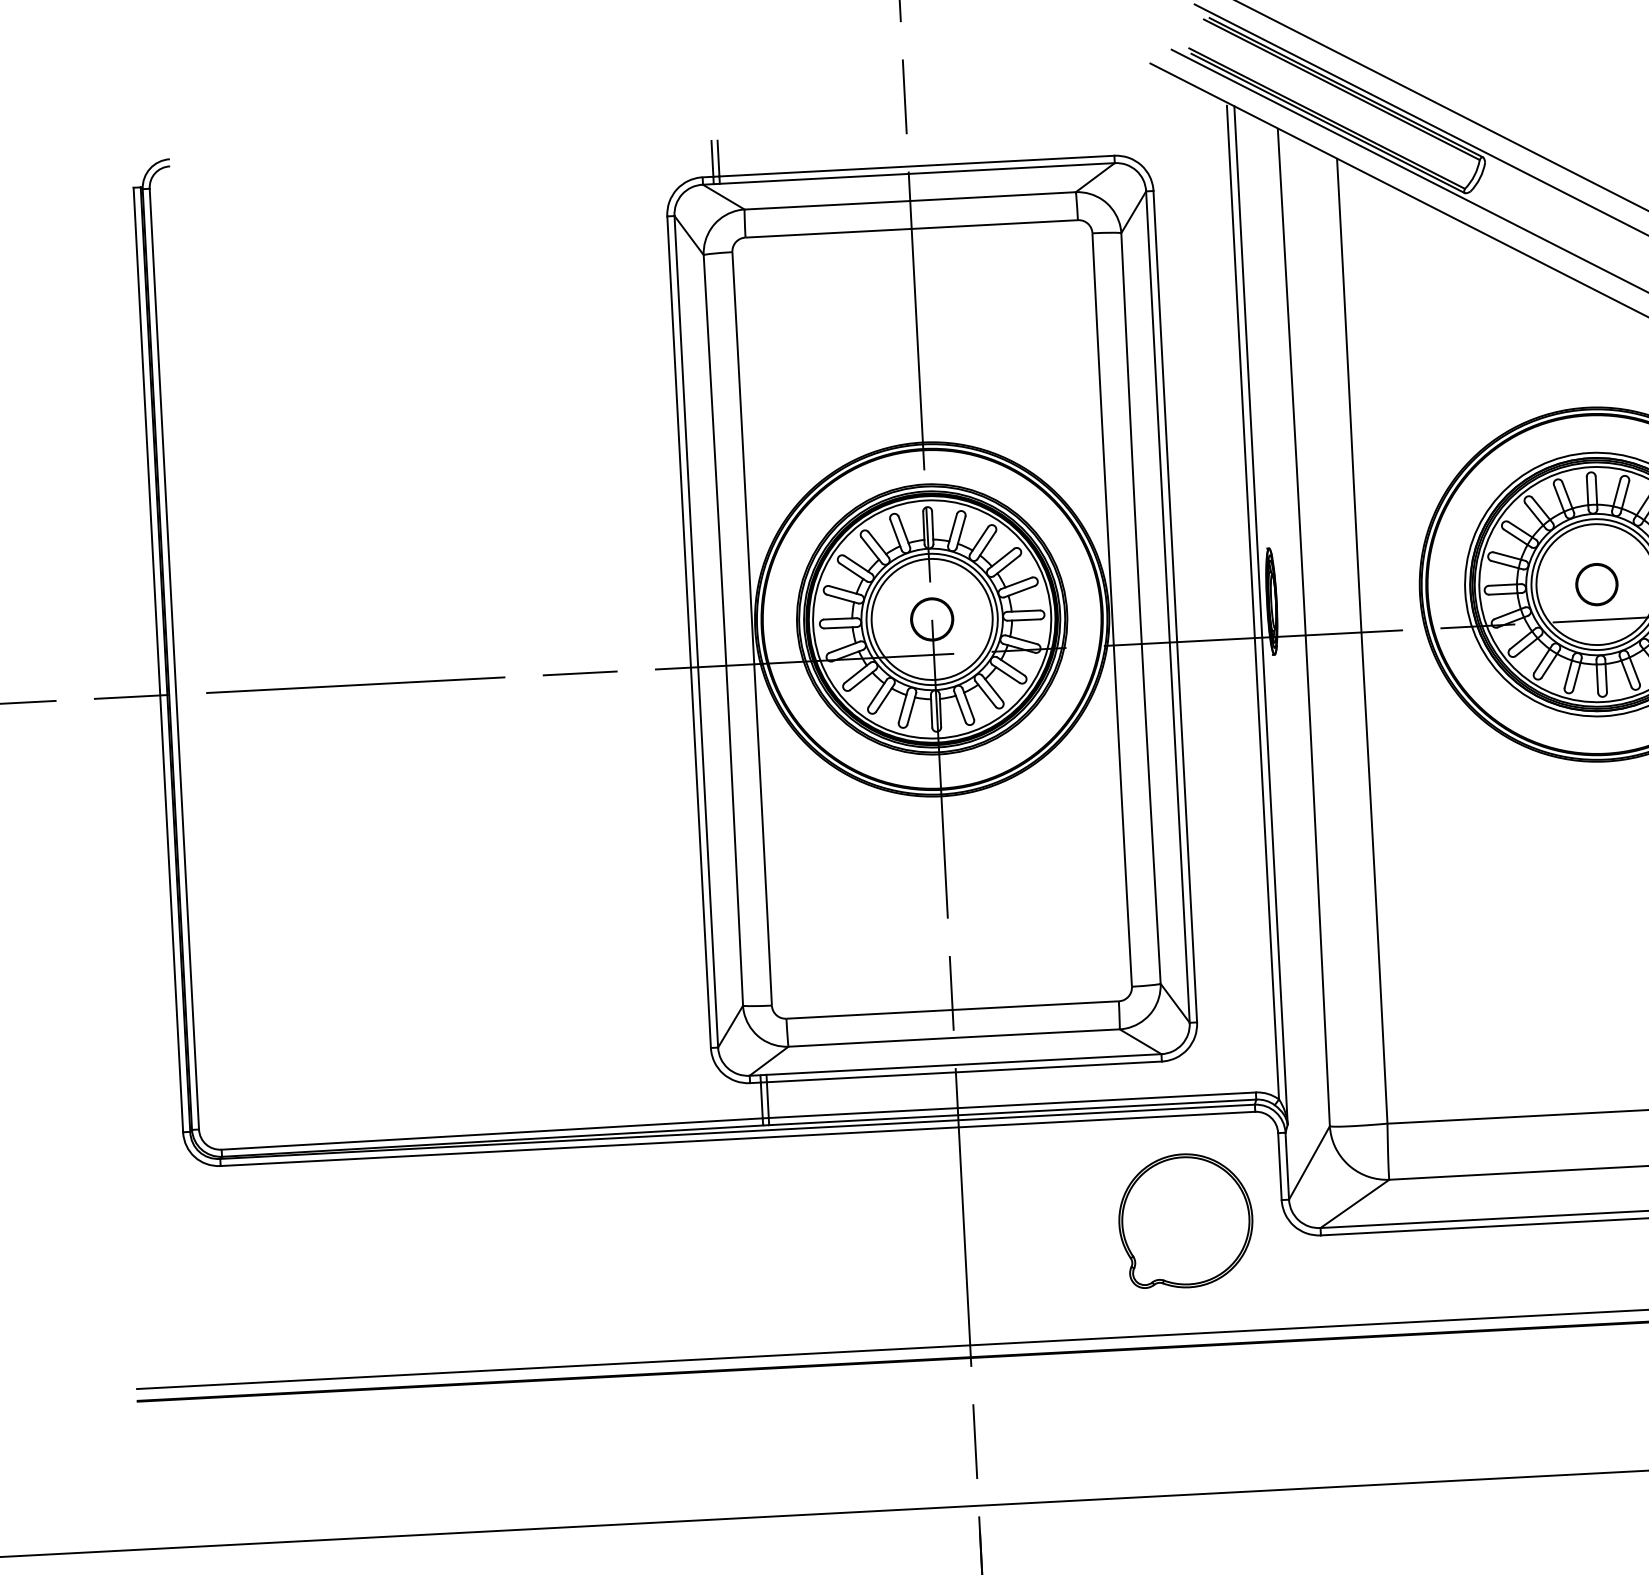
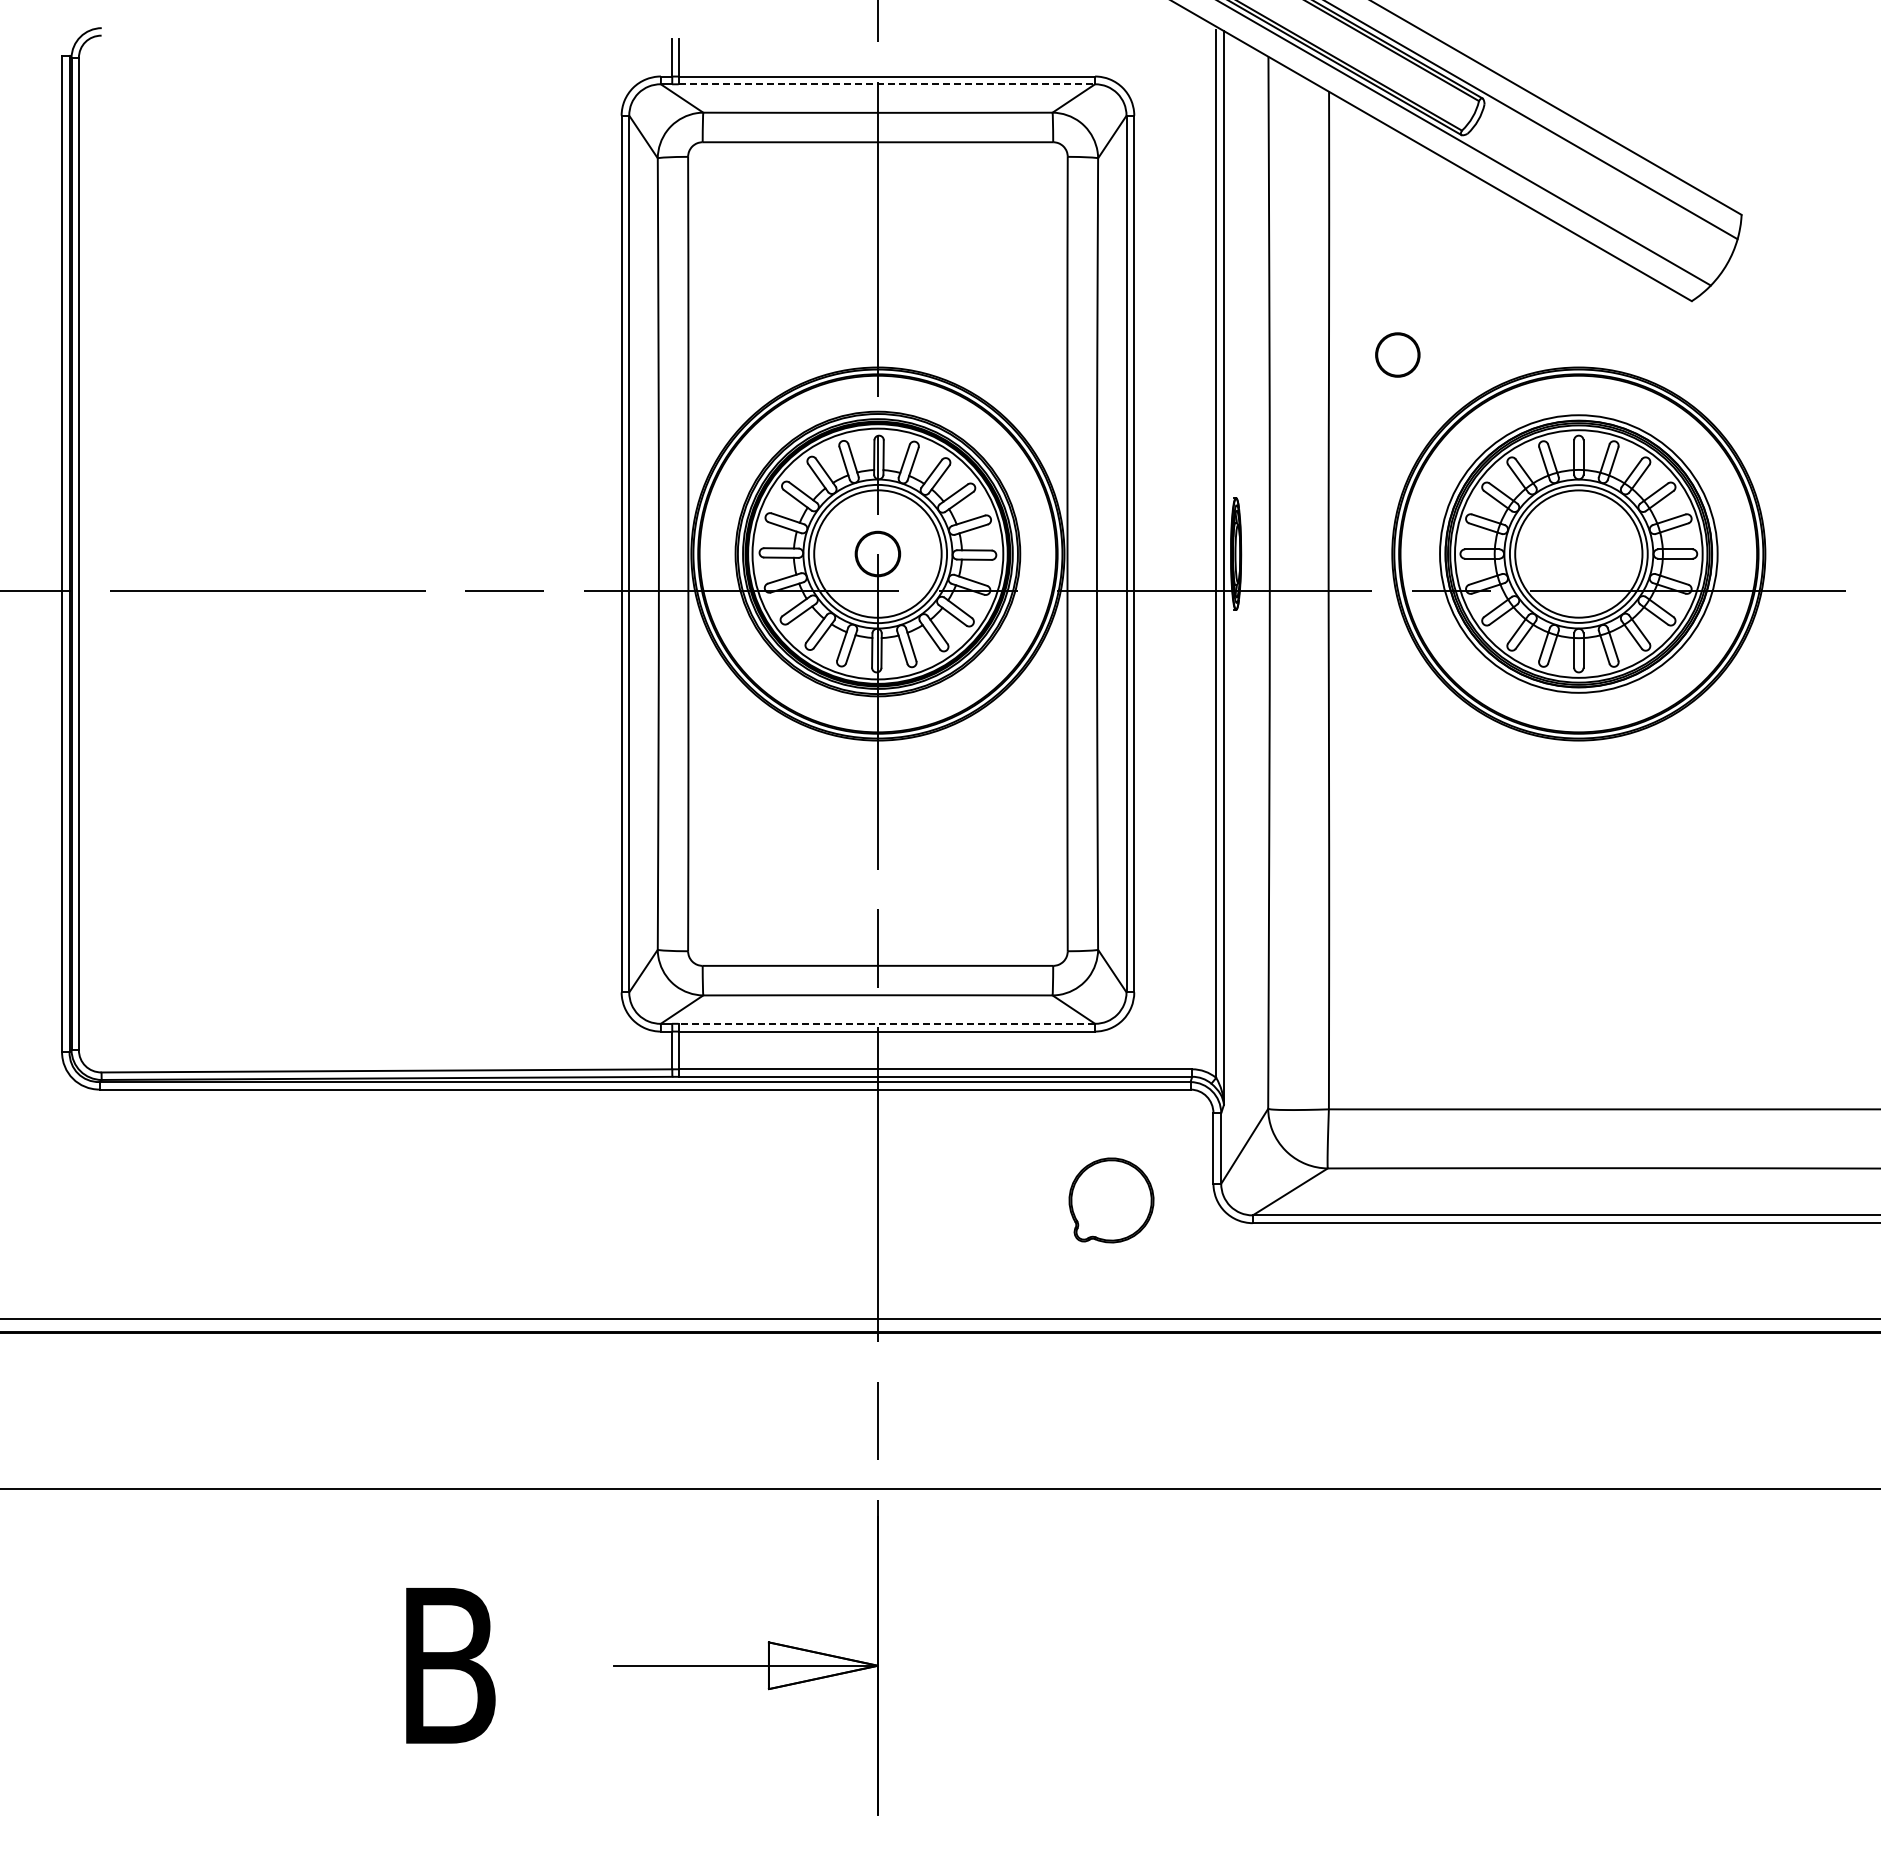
line: (917, 173) -> (887, 84), solid -> dashed
circle: (1596, 584) -> (1397, 354), moved
line: (963, 1064) -> (886, 1023), solid -> dashed
part: (1185, 1220) -> (1111, 1200), size x0.6

